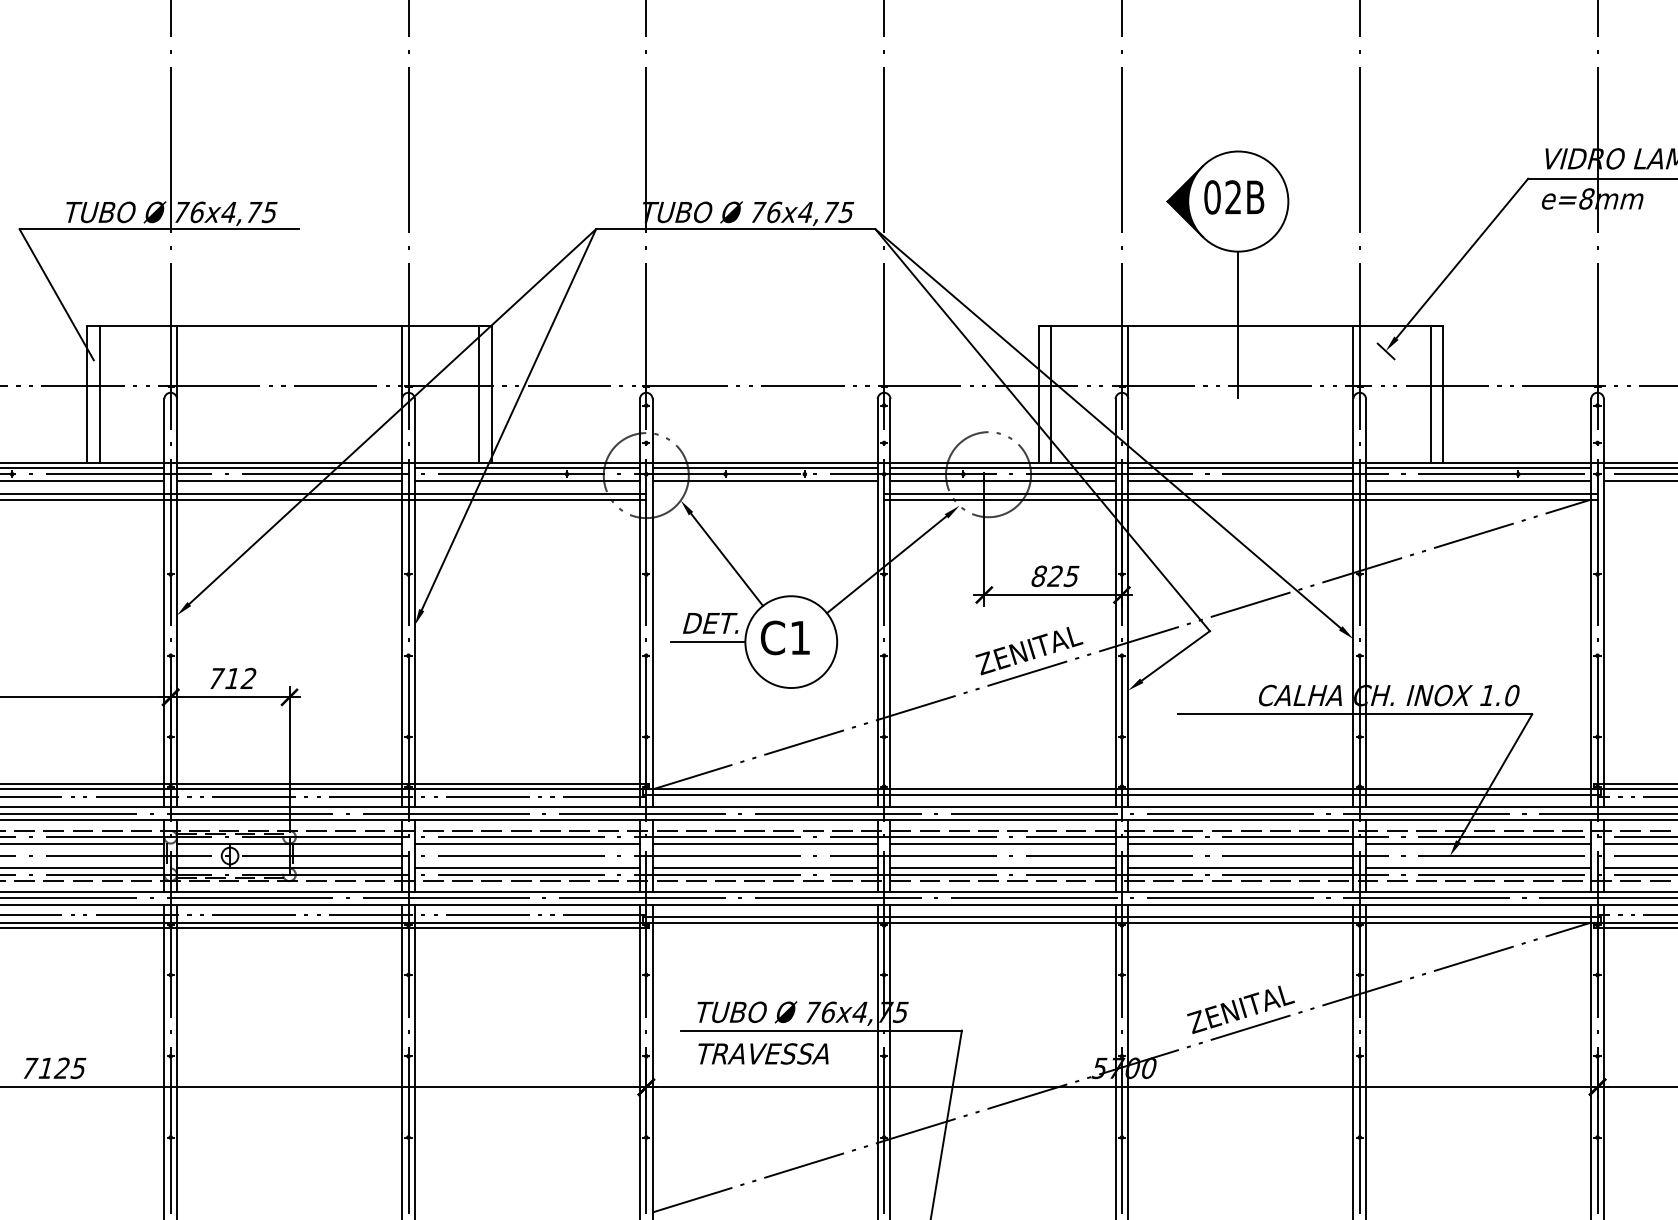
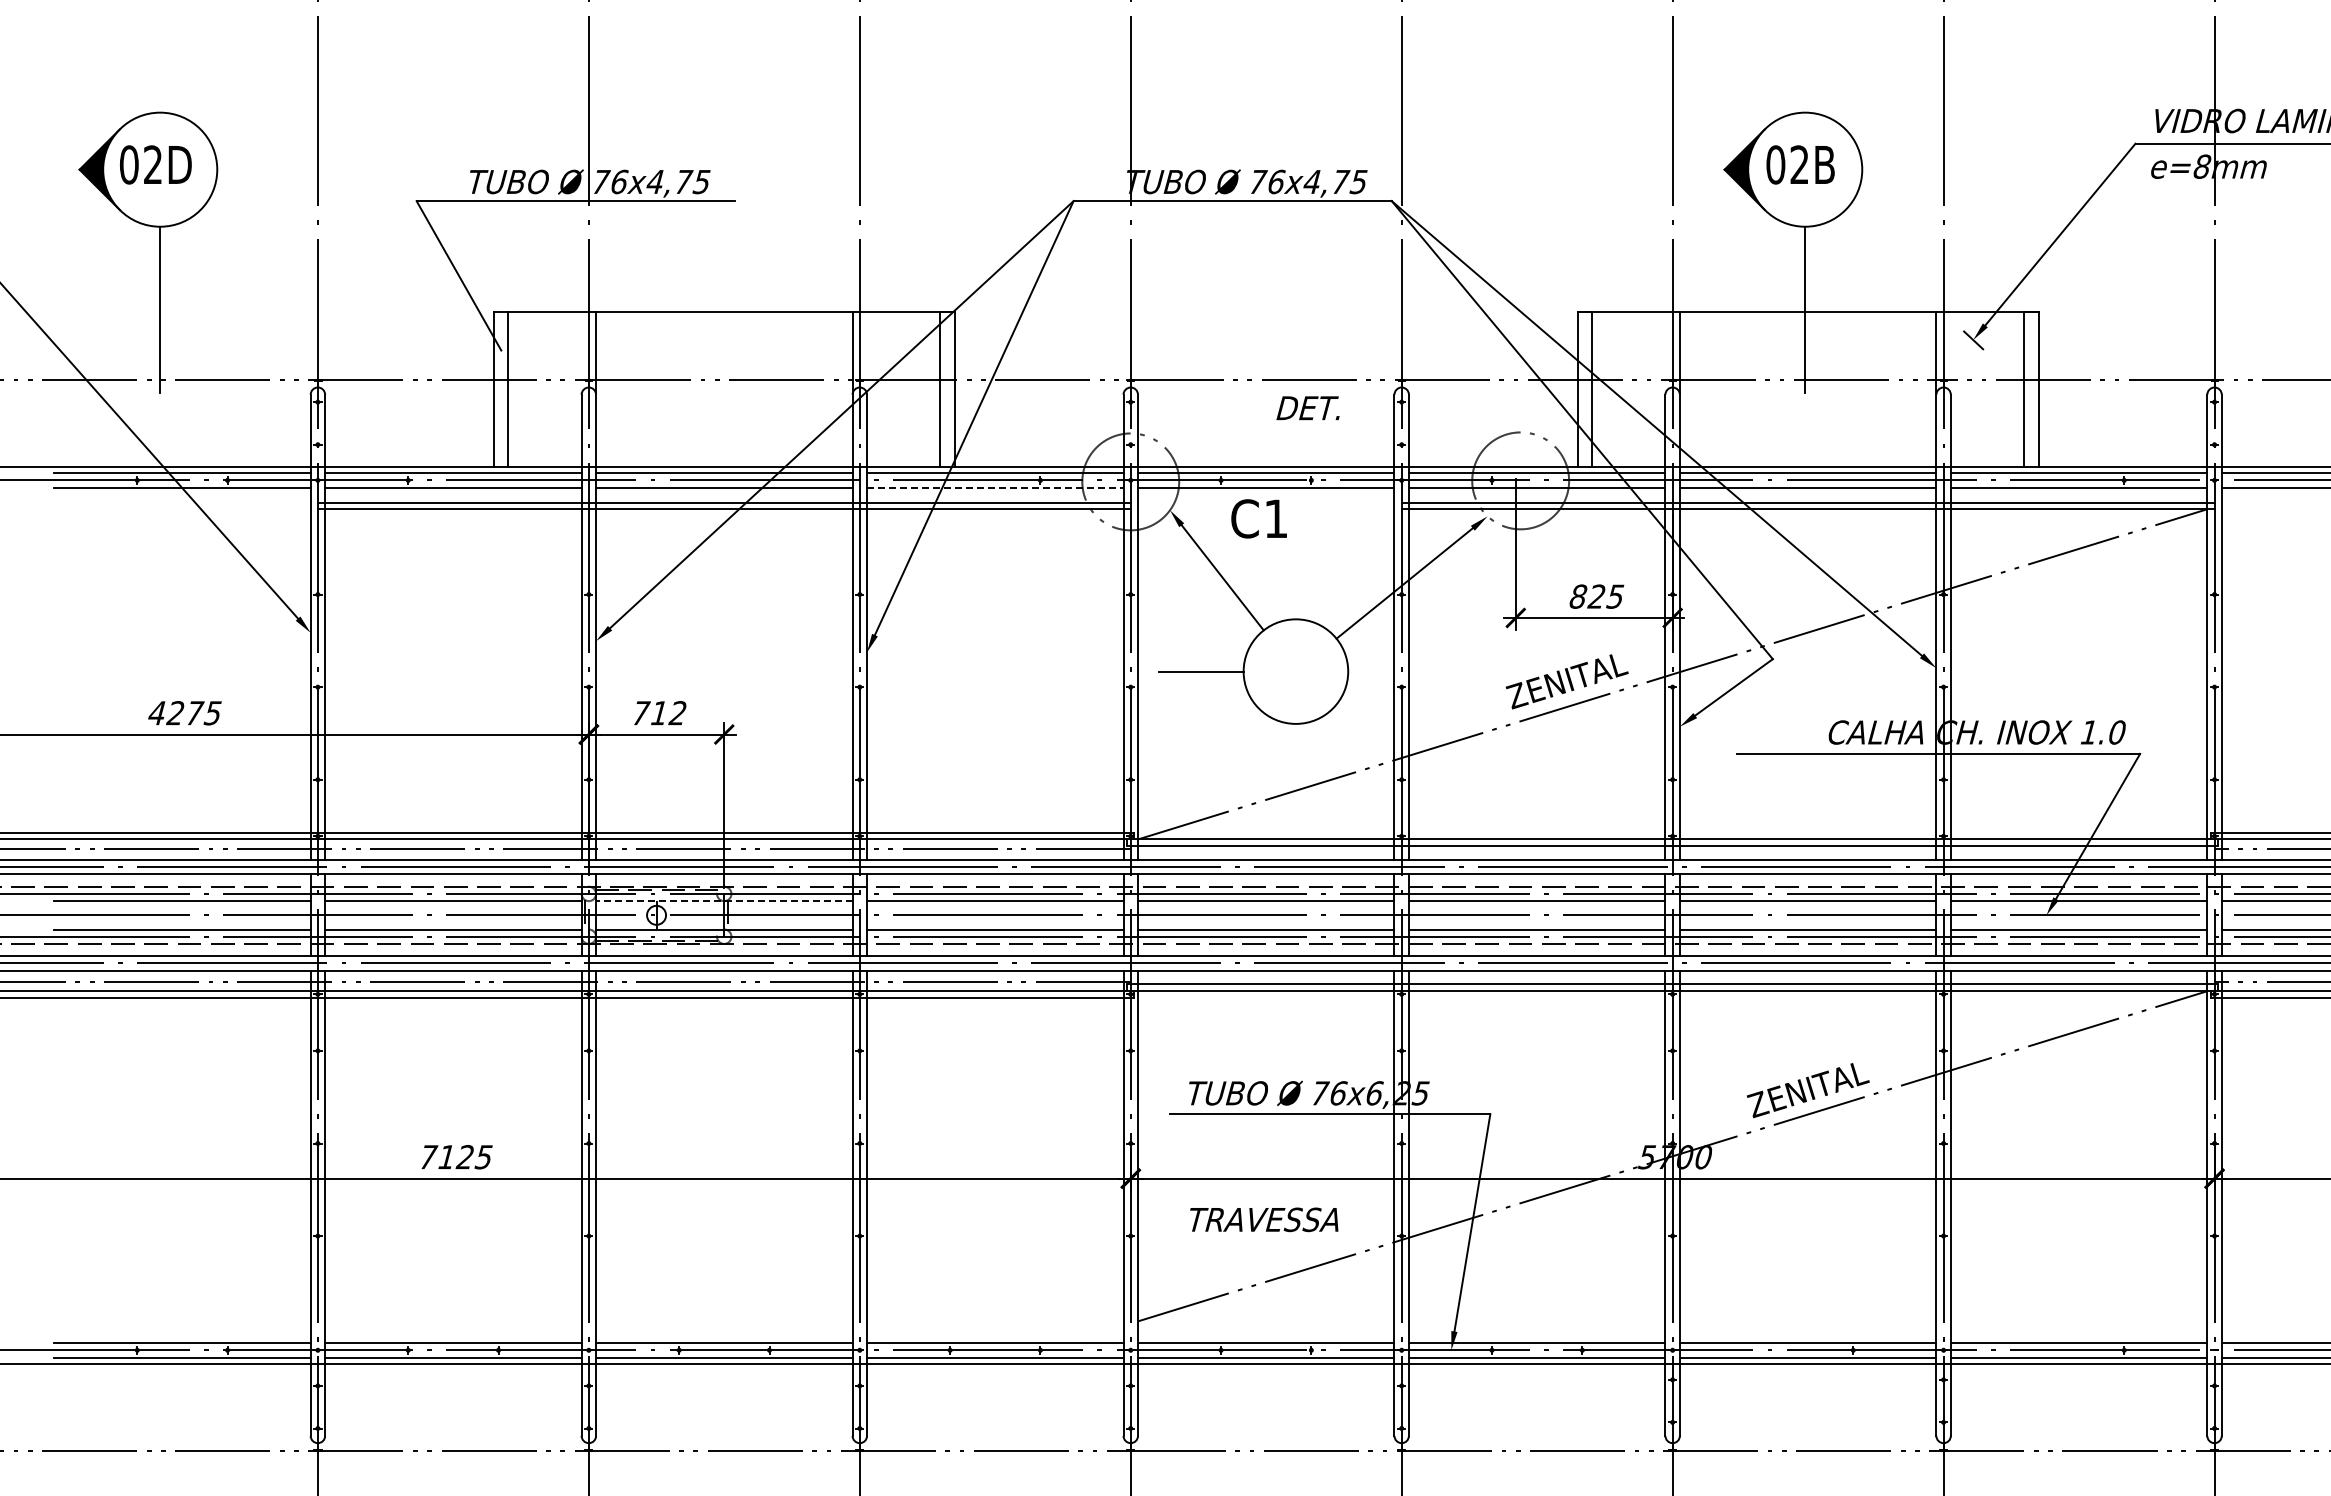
line: (527, 480) -> (995, 487), solid -> dashed
text: (710, 623) -> (1307, 408), moved
text: (784, 637) -> (1258, 518), moved
line: (288, 843) -> (723, 901), solid -> dashed
text: (872, 1012) -> (1388, 1093), 76x4,75 -> 76x6,25
text: (763, 1053) -> (1264, 1219), moved

